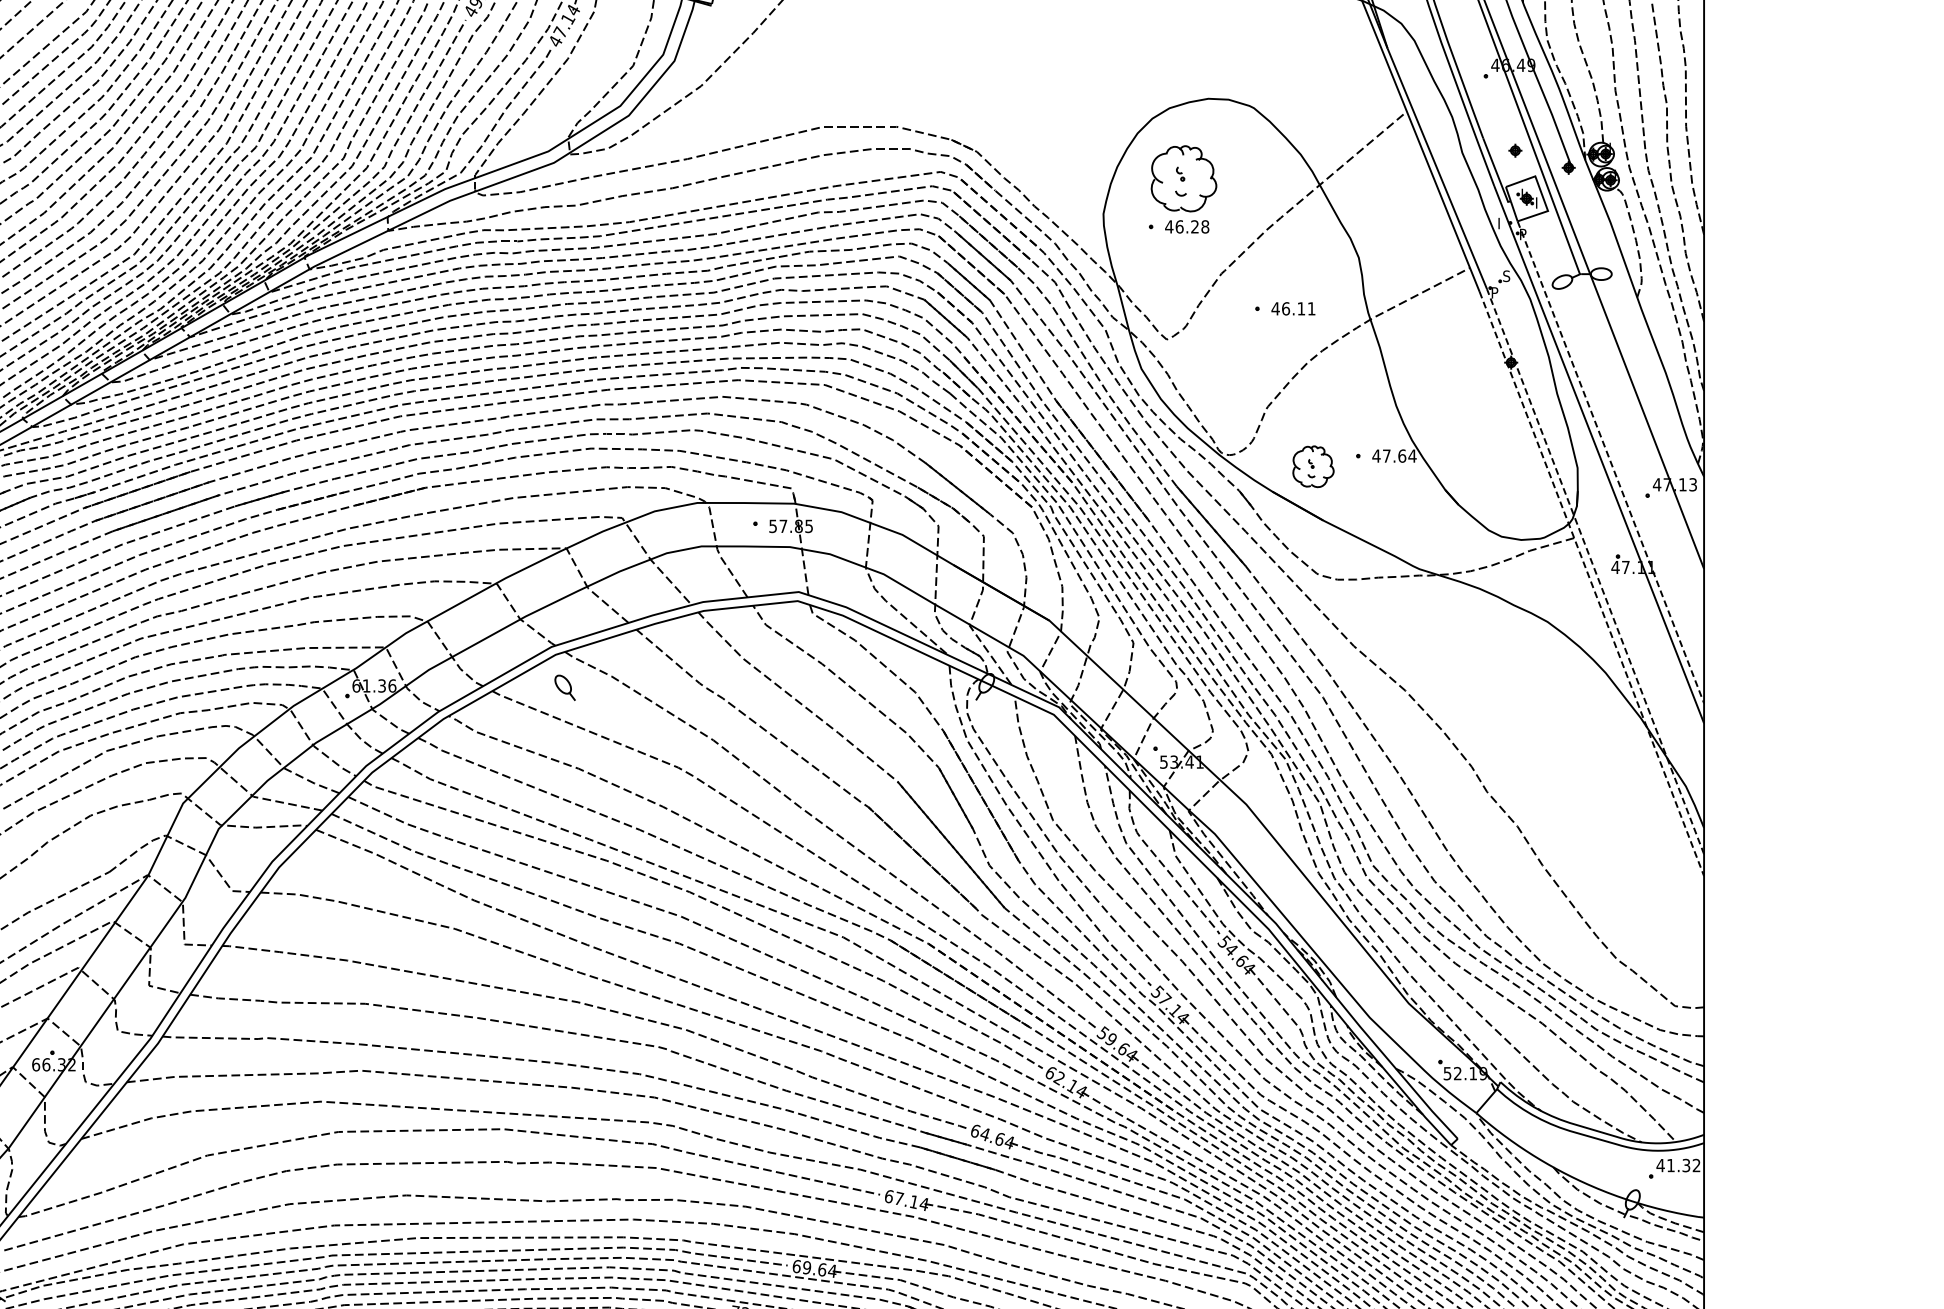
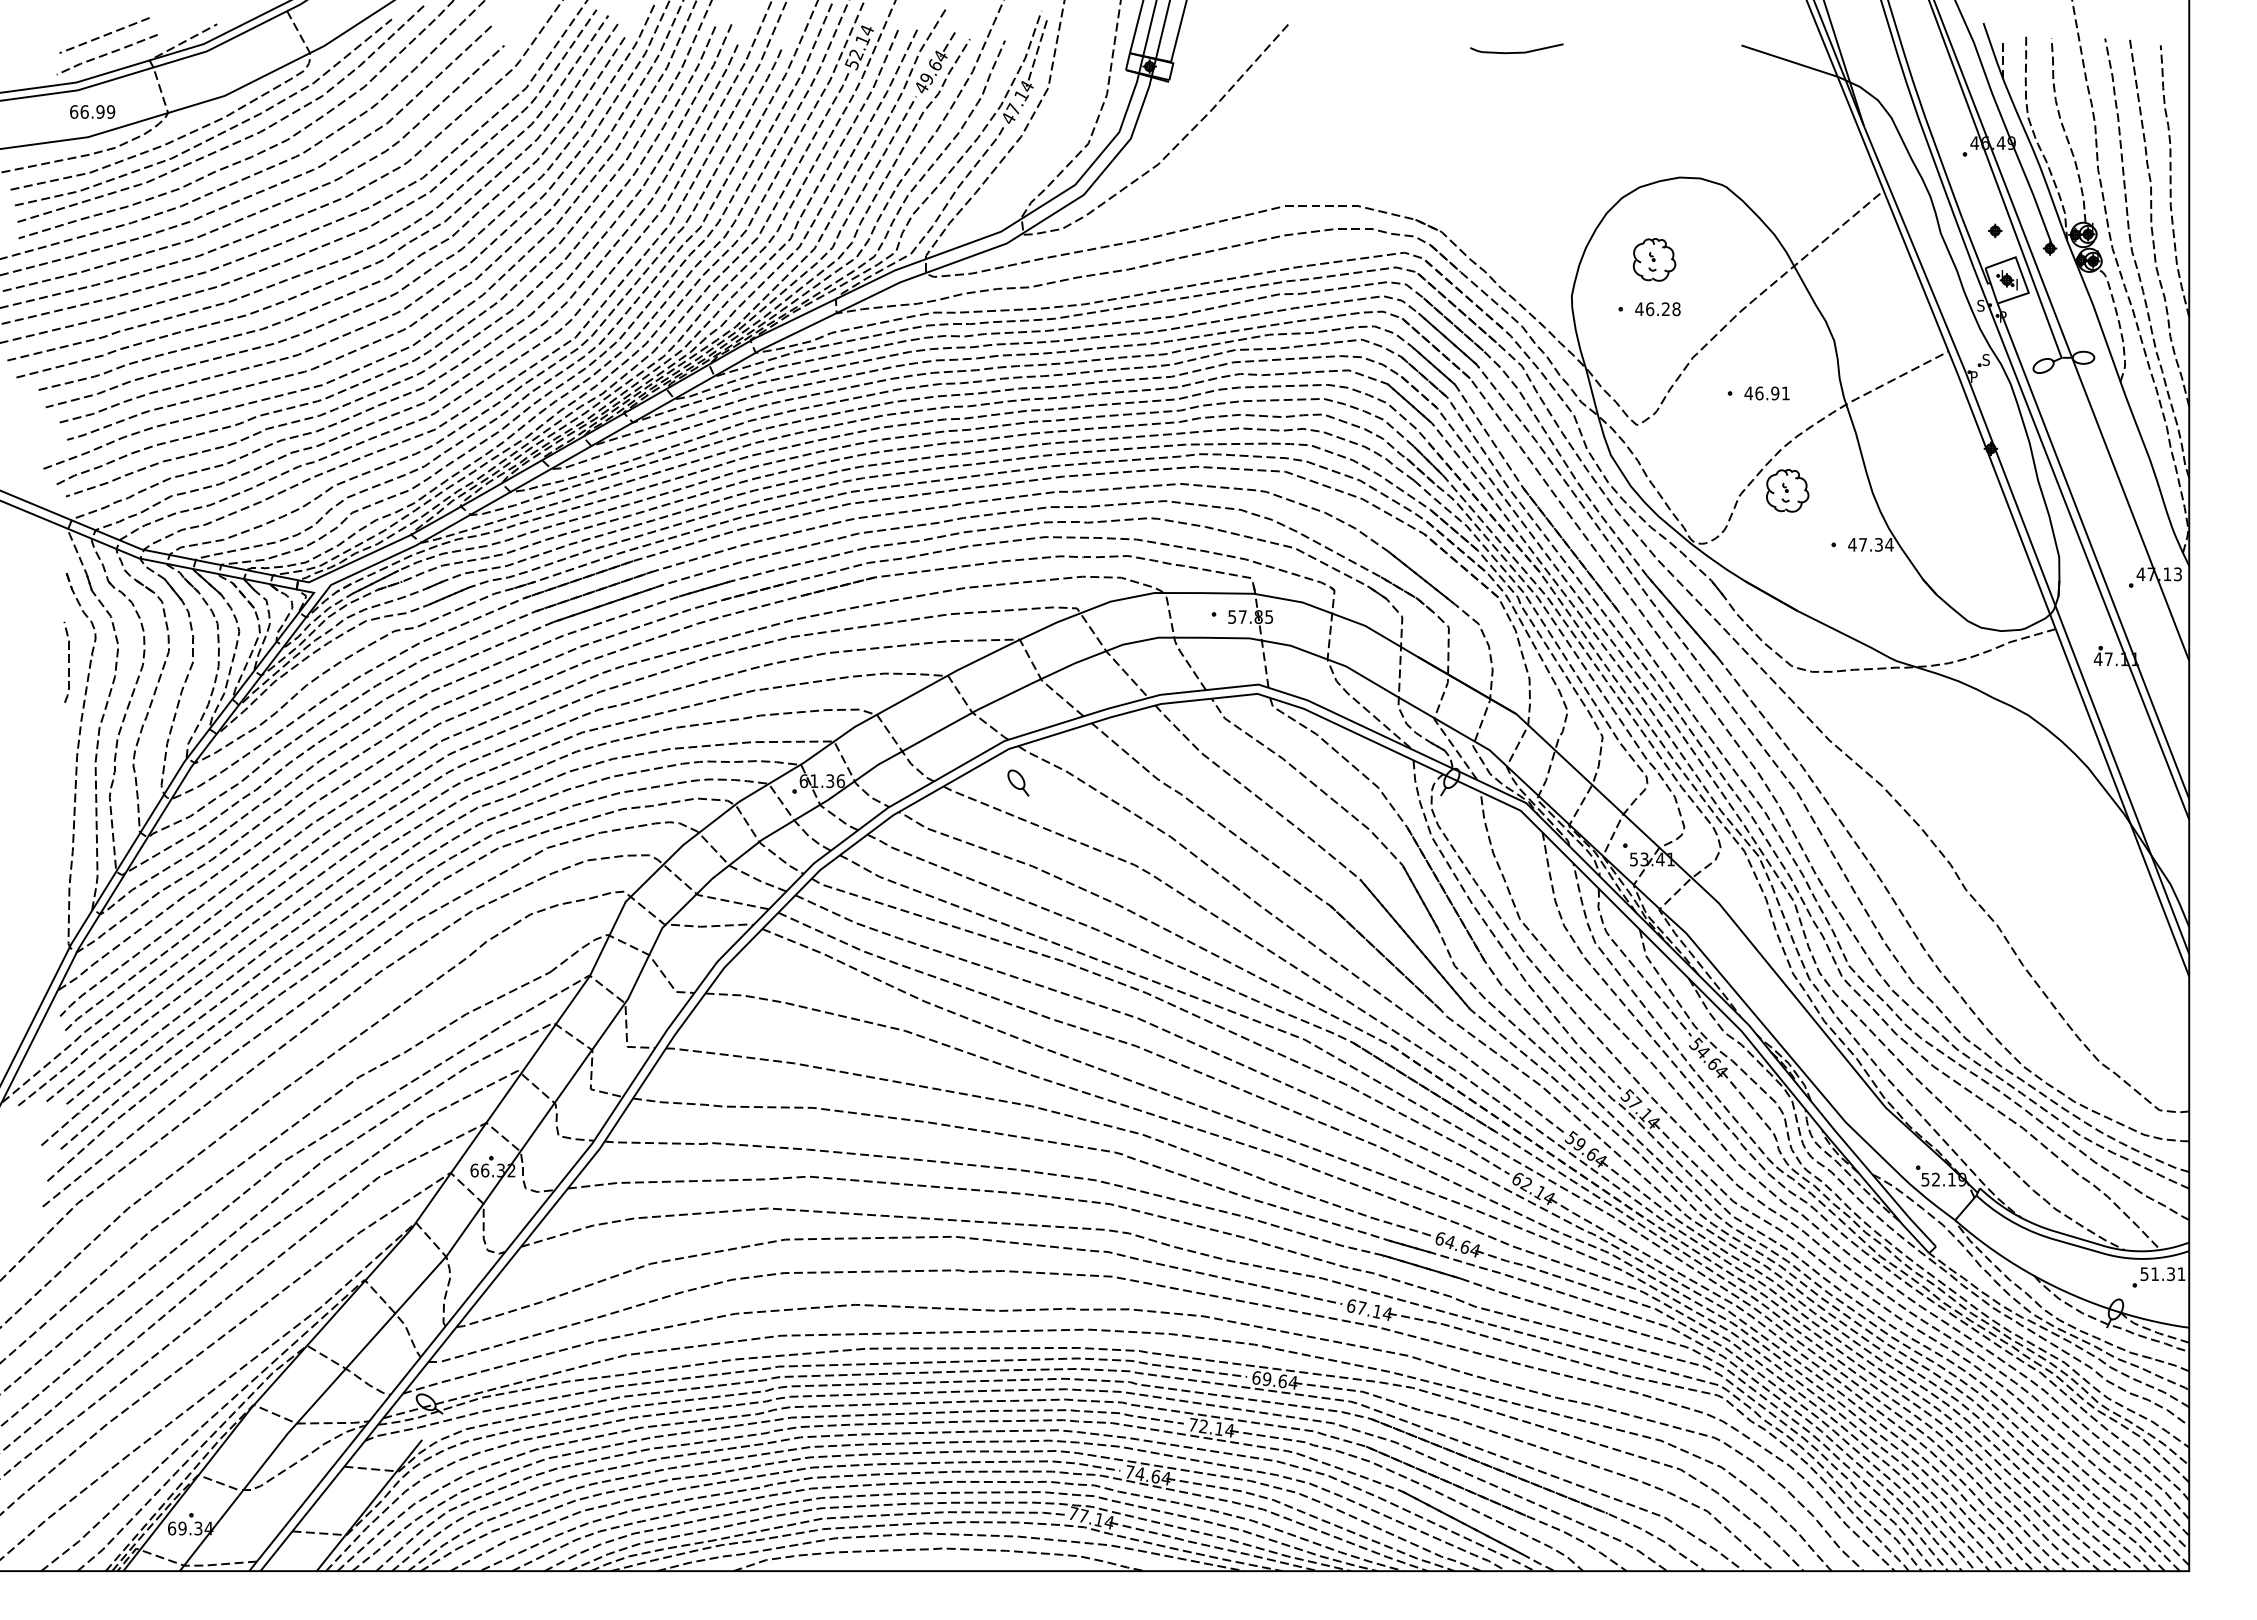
part: (1183, 178) -> (1654, 259), size x0.62
text: (1501, 223) -> (1980, 305), I -> S
text: (1301, 308) -> (1775, 393), 46.11 -> 46.91
text: (1401, 455) -> (1878, 544), 47.64 -> 47.34
line: (1610, 462) -> (2093, 551), dashed -> solid
part: (1313, 466) -> (1787, 490), moved
line: (1595, 571) -> (2077, 663), dashed -> solid
line: (1591, 584) -> (2073, 676), dashed -> solid
text: (1678, 1165) -> (2162, 1274), 41.32 -> 51.31

